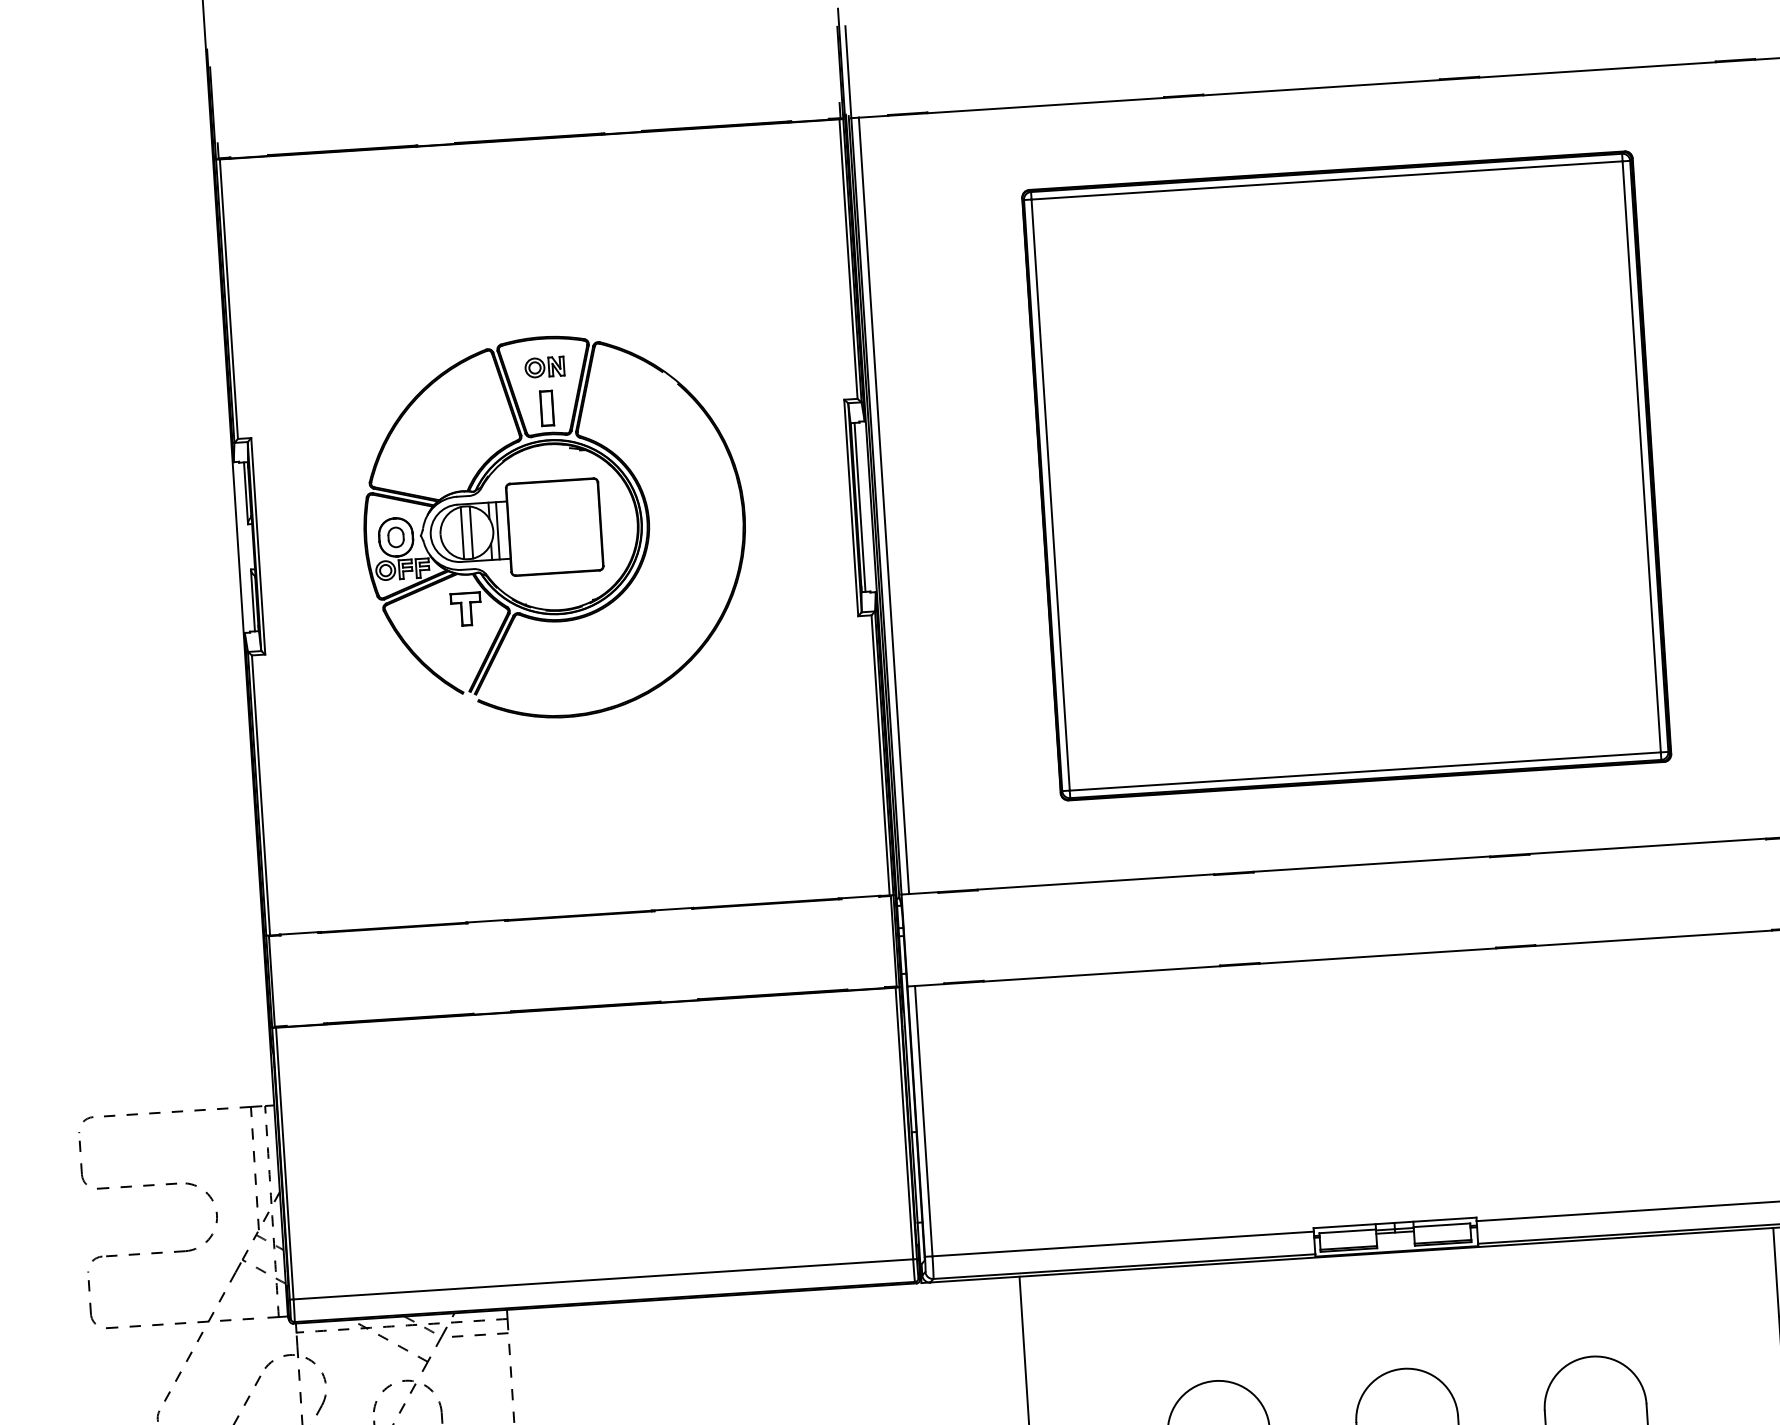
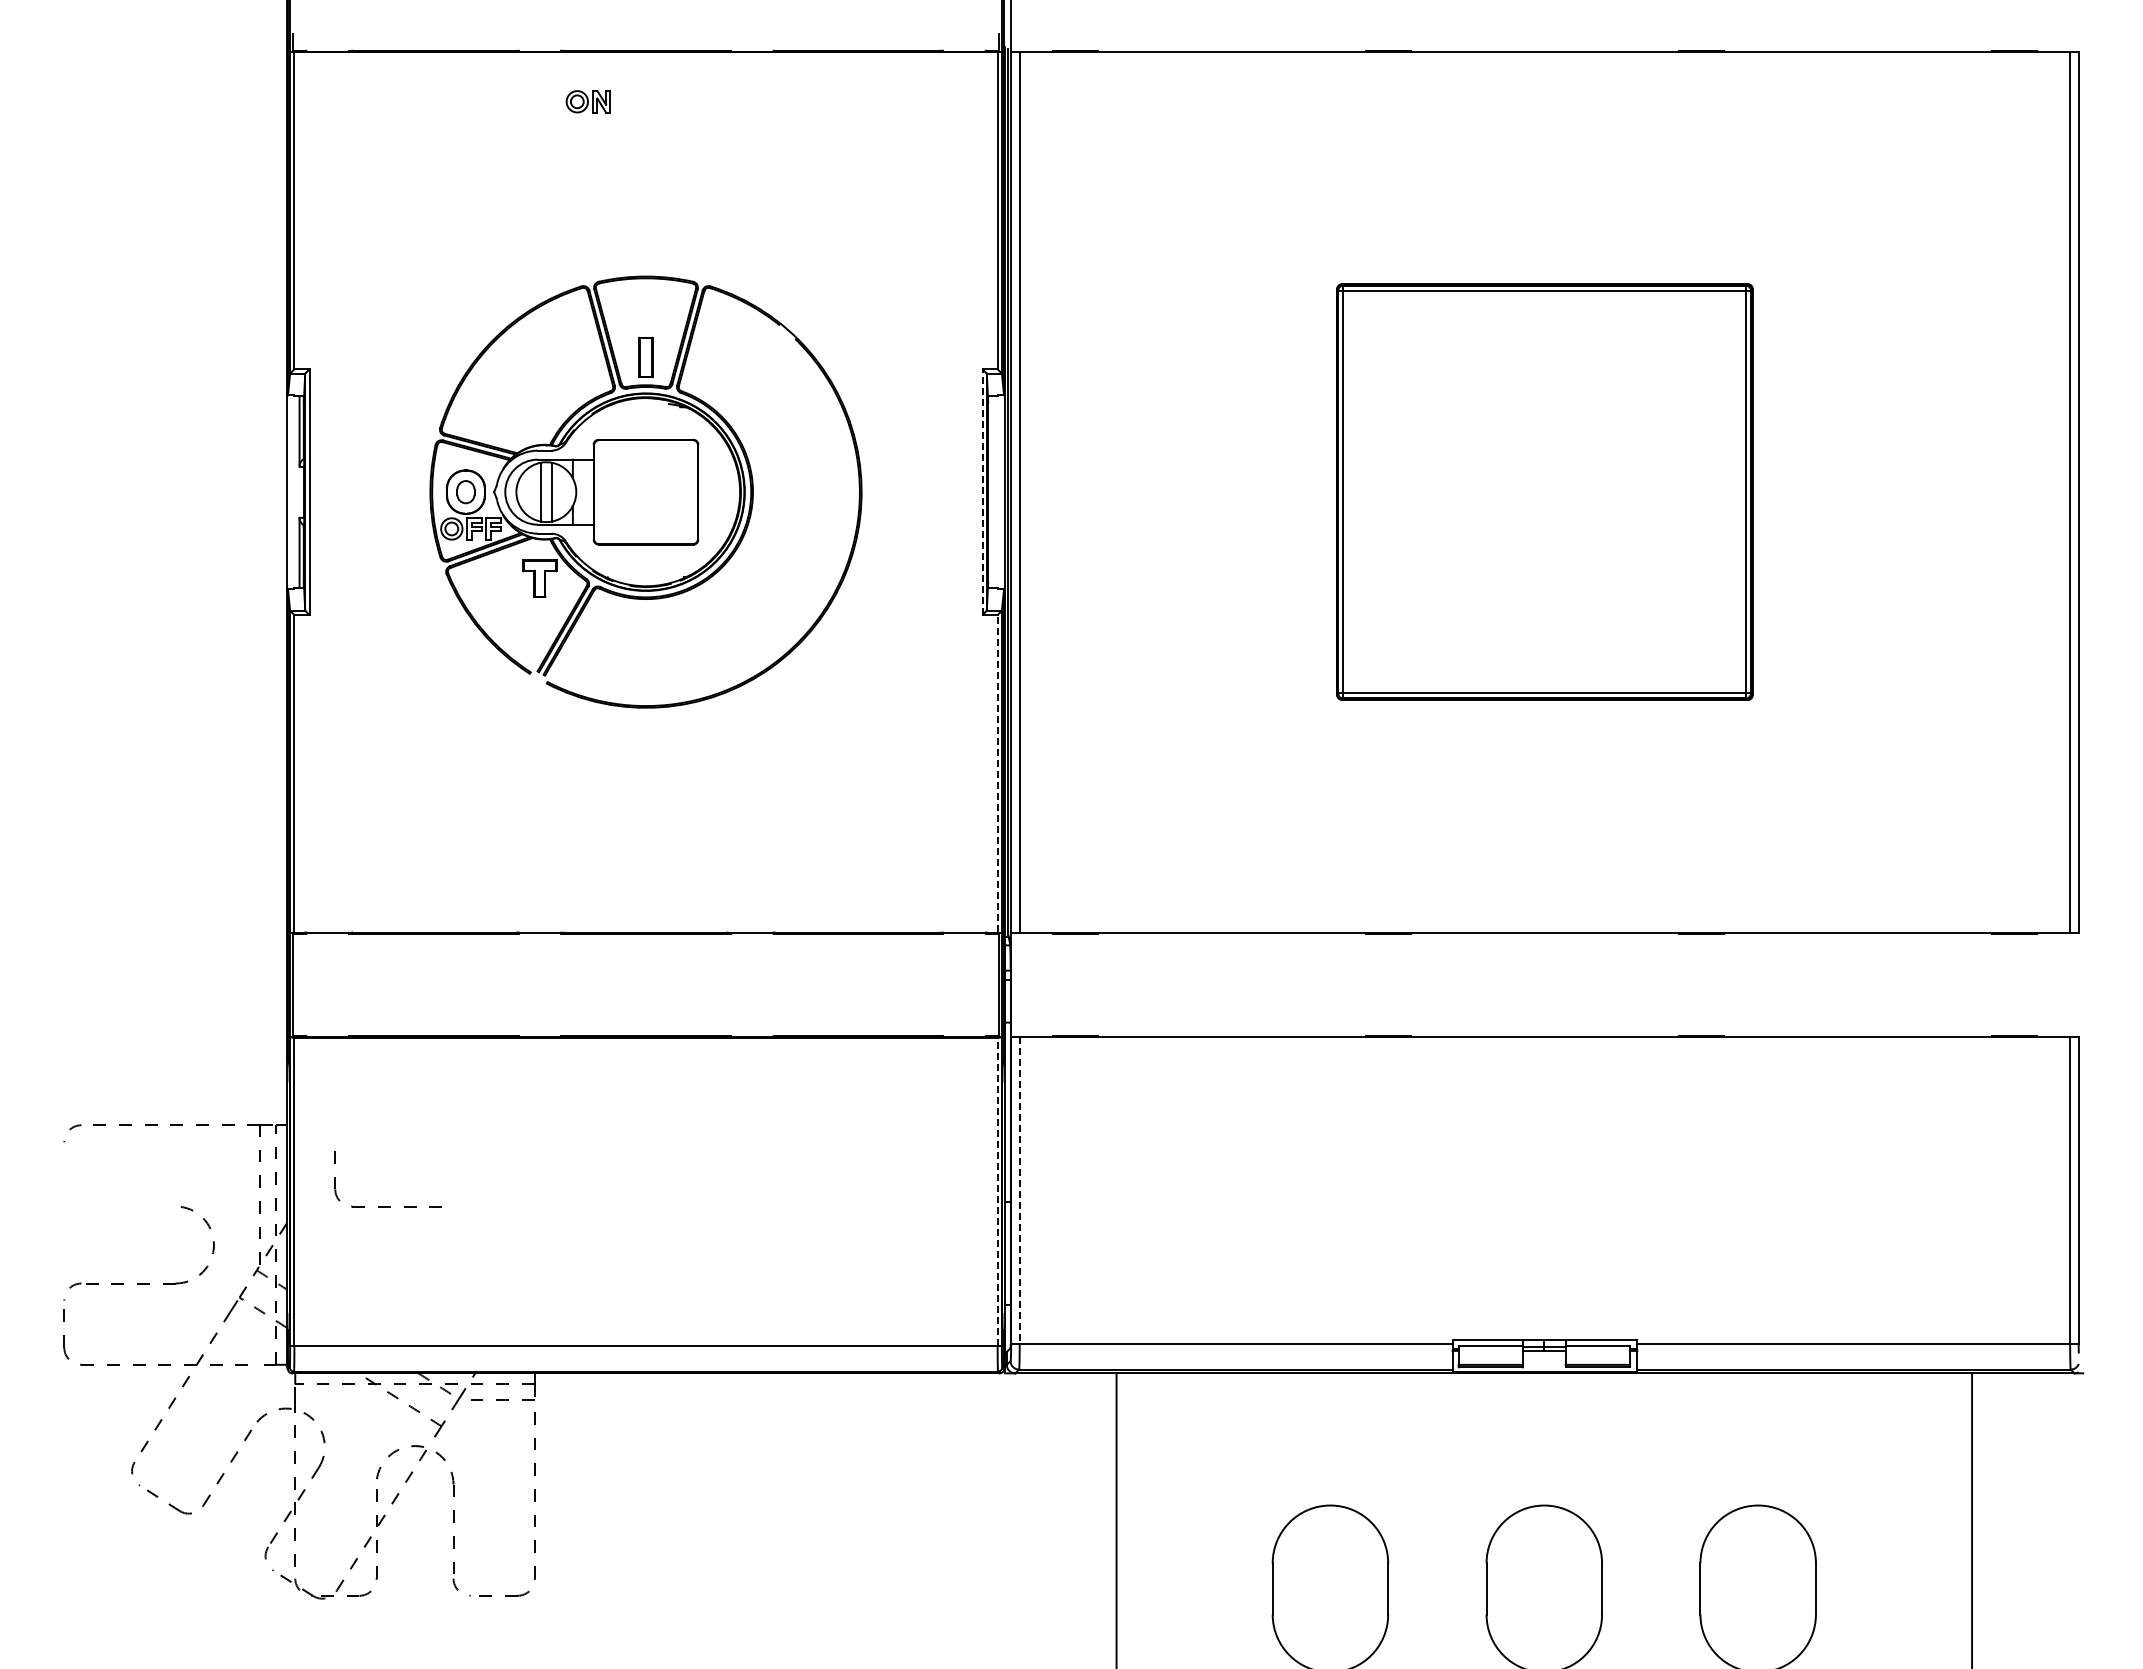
part: (543, 367) -> (587, 101), moved
part: (1346, 475) -> (1544, 491), size x0.6
line: (860, 507) -> (992, 492), removed
line: (851, 508) -> (982, 492), solid -> dashed
line: (497, 530) -> (581, 491), removed
line: (880, 755) -> (997, 773), solid -> dashed
line: (923, 1122) -> (1019, 1191), solid -> dashed
line: (904, 1123) -> (997, 1191), solid -> dashed
part: (128, 1186) -> (387, 1206), moved

